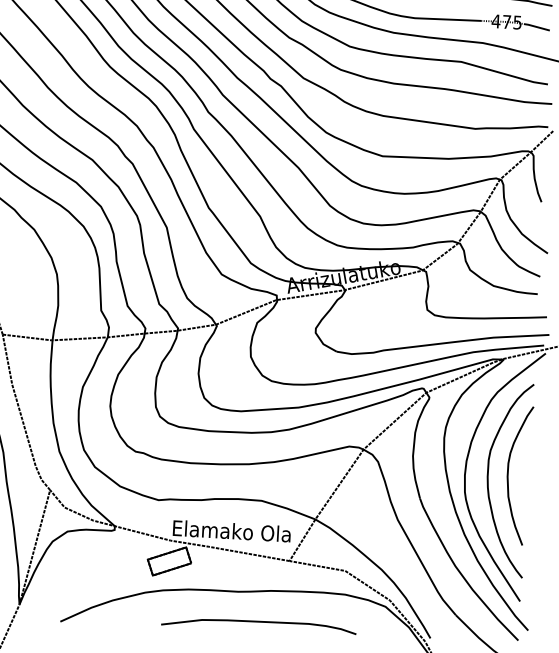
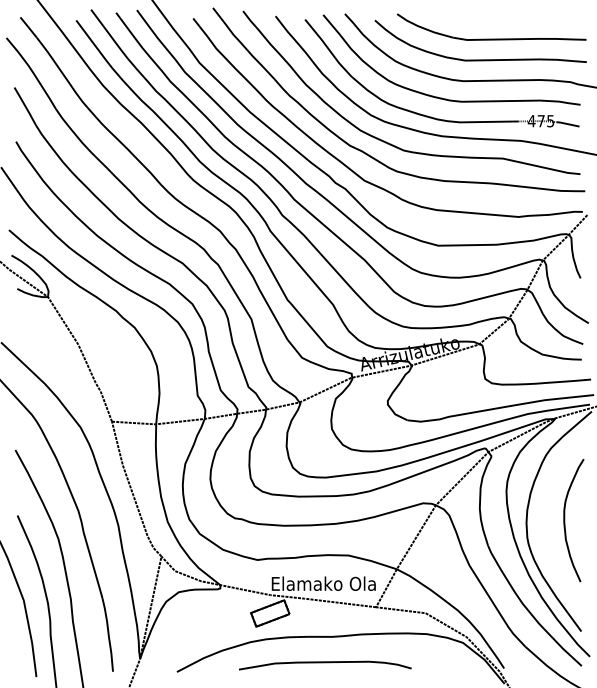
curve: (489, 485) -> (548, 530), removed
curve: (259, 623) -> (325, 663), moved

